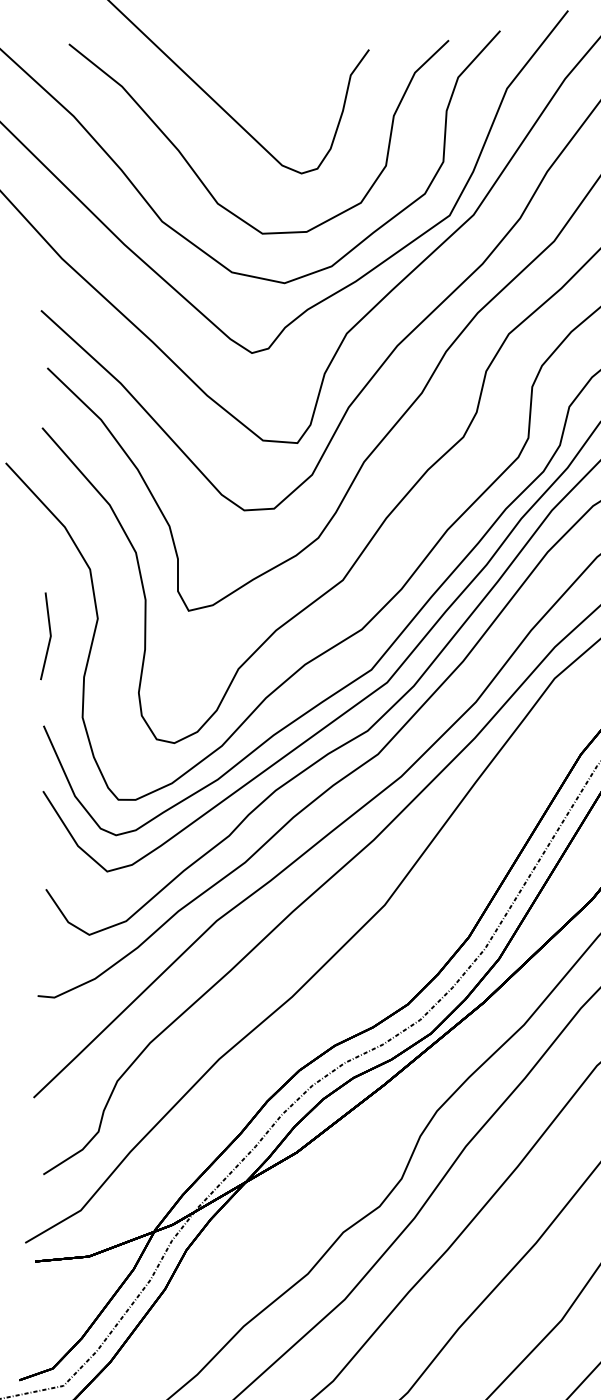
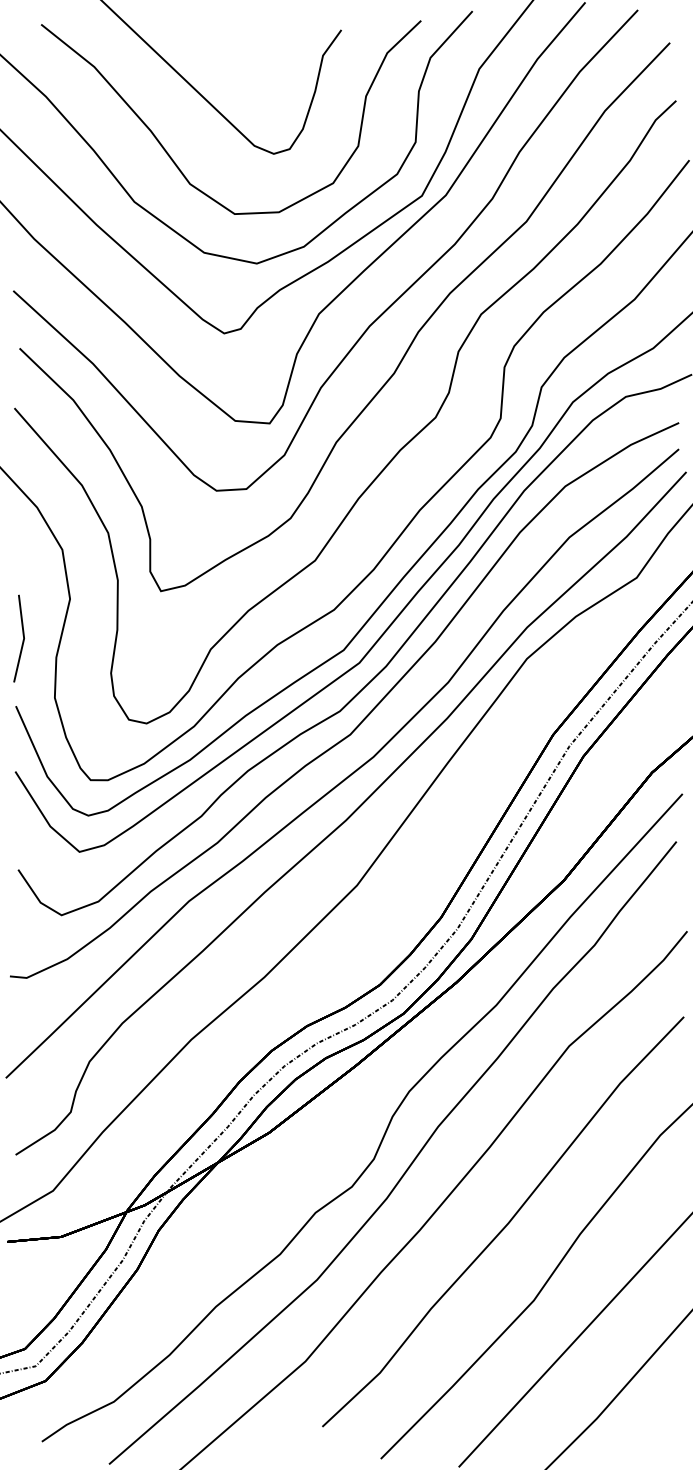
line: (49, 638) -> (22, 640), moved

